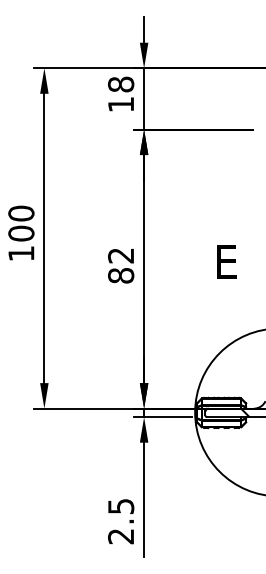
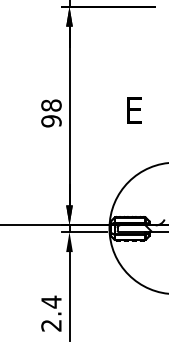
text: (121, 265) -> (51, 113), 82 -> 98
text: (121, 506) -> (51, 302), 2.5 -> 2.4

